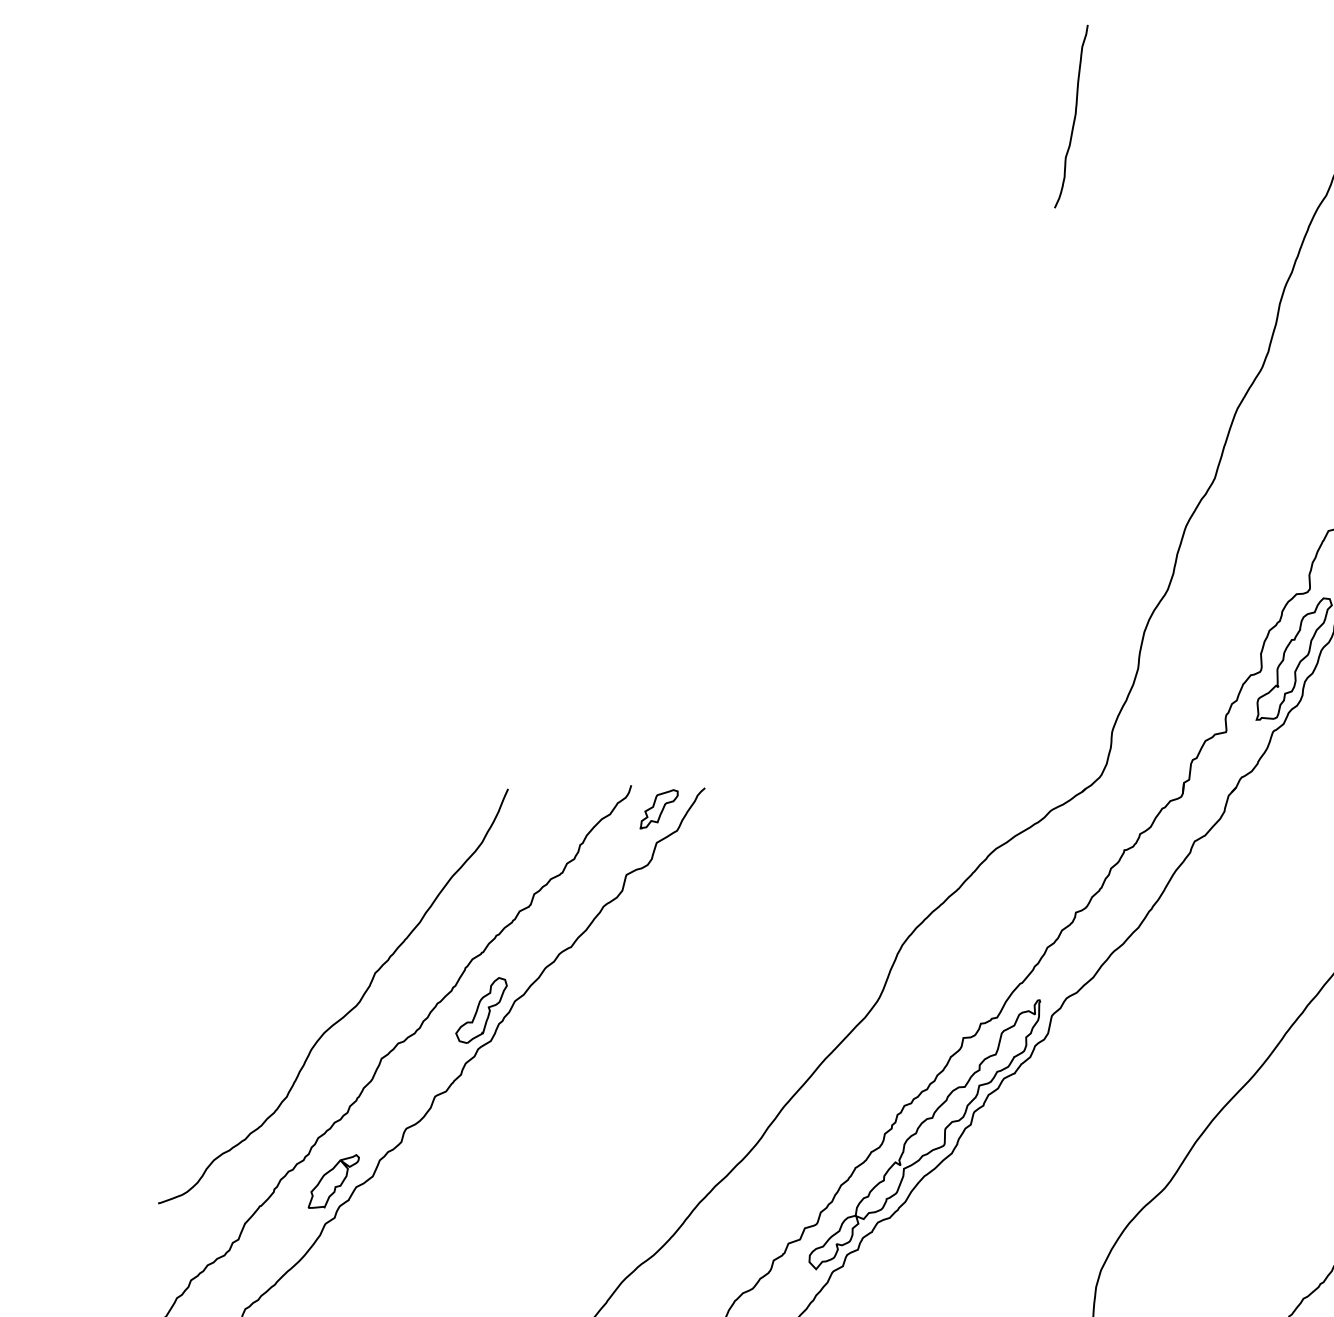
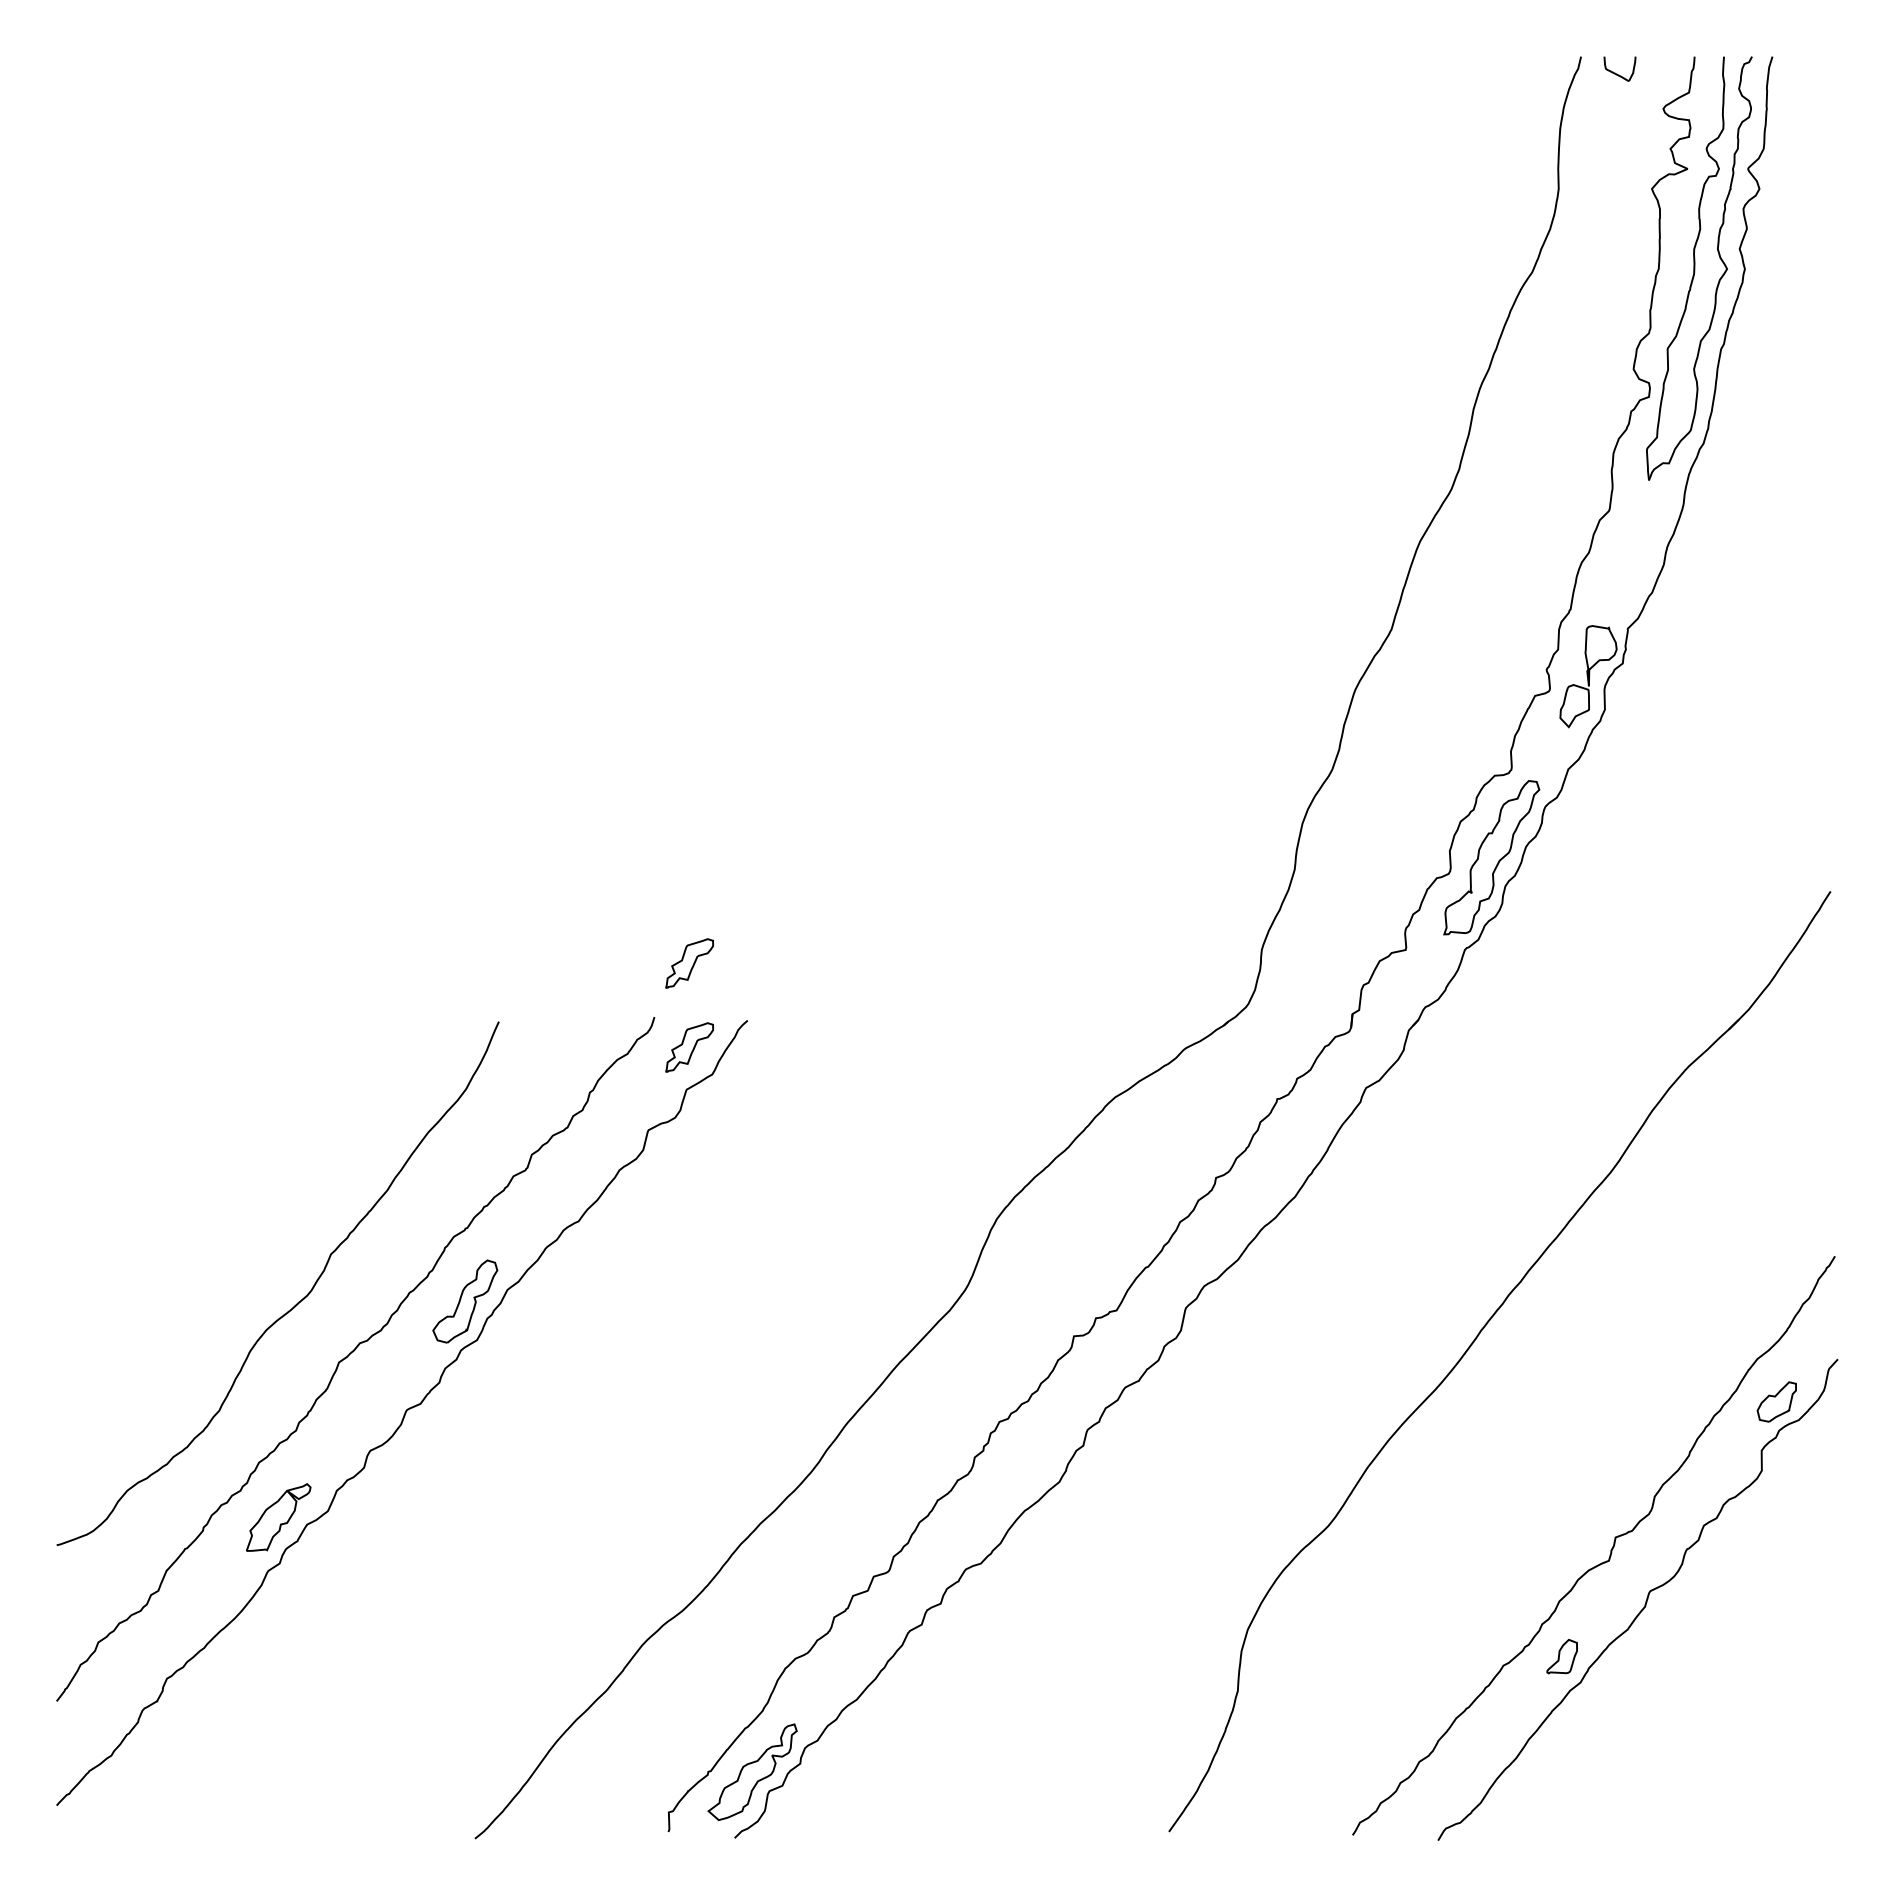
curve: (1073, 118) -> (1213, 174), removed
part: (659, 742) -> (689, 963), added
part: (924, 1134) -> (1024, 1458), removed

